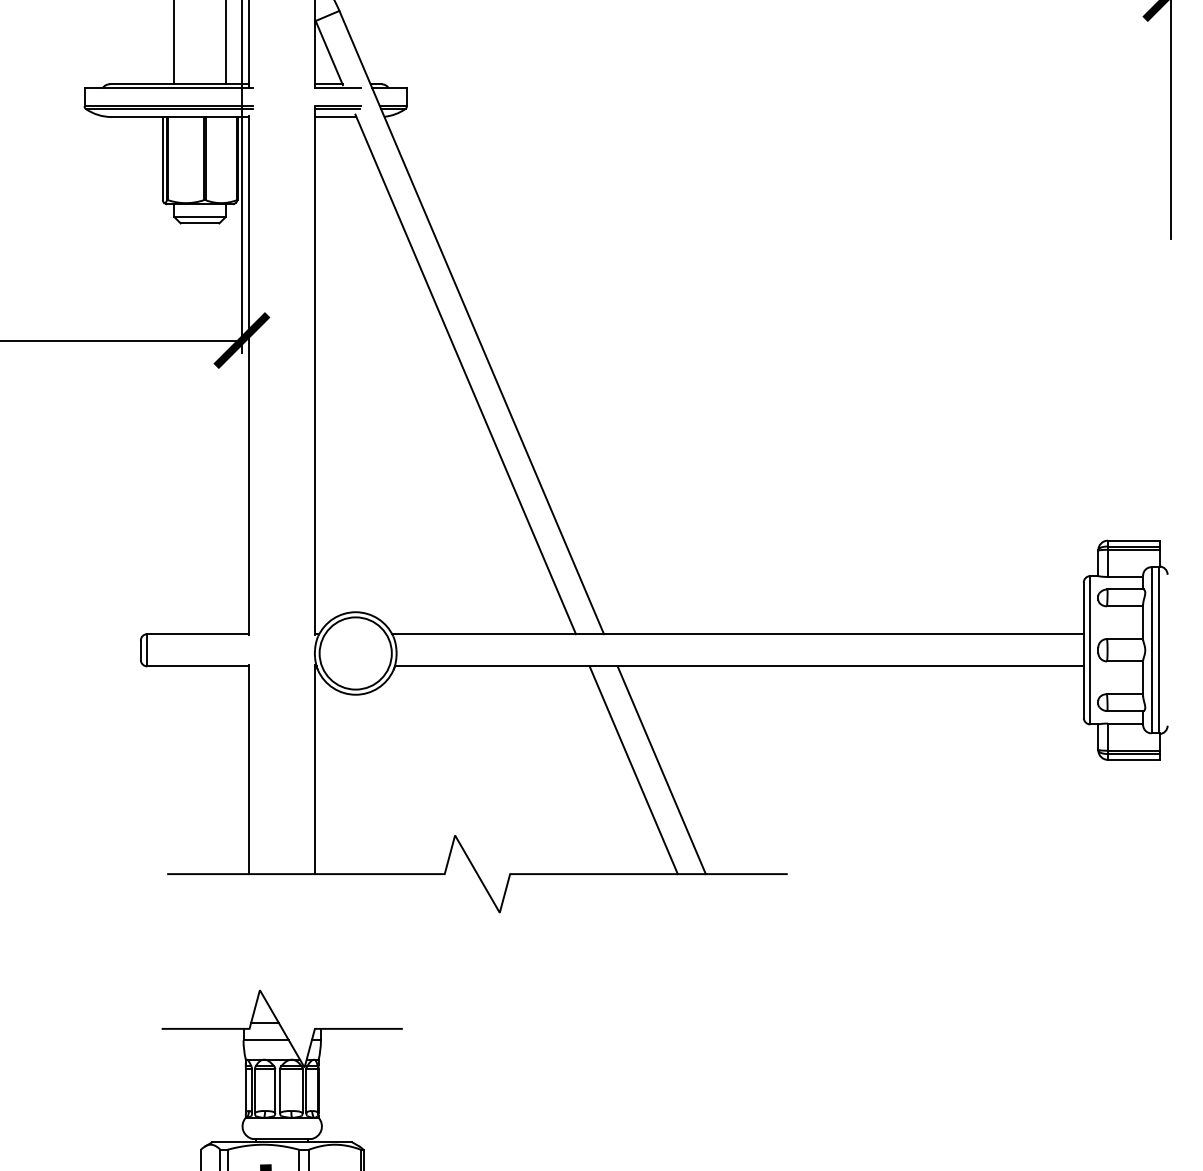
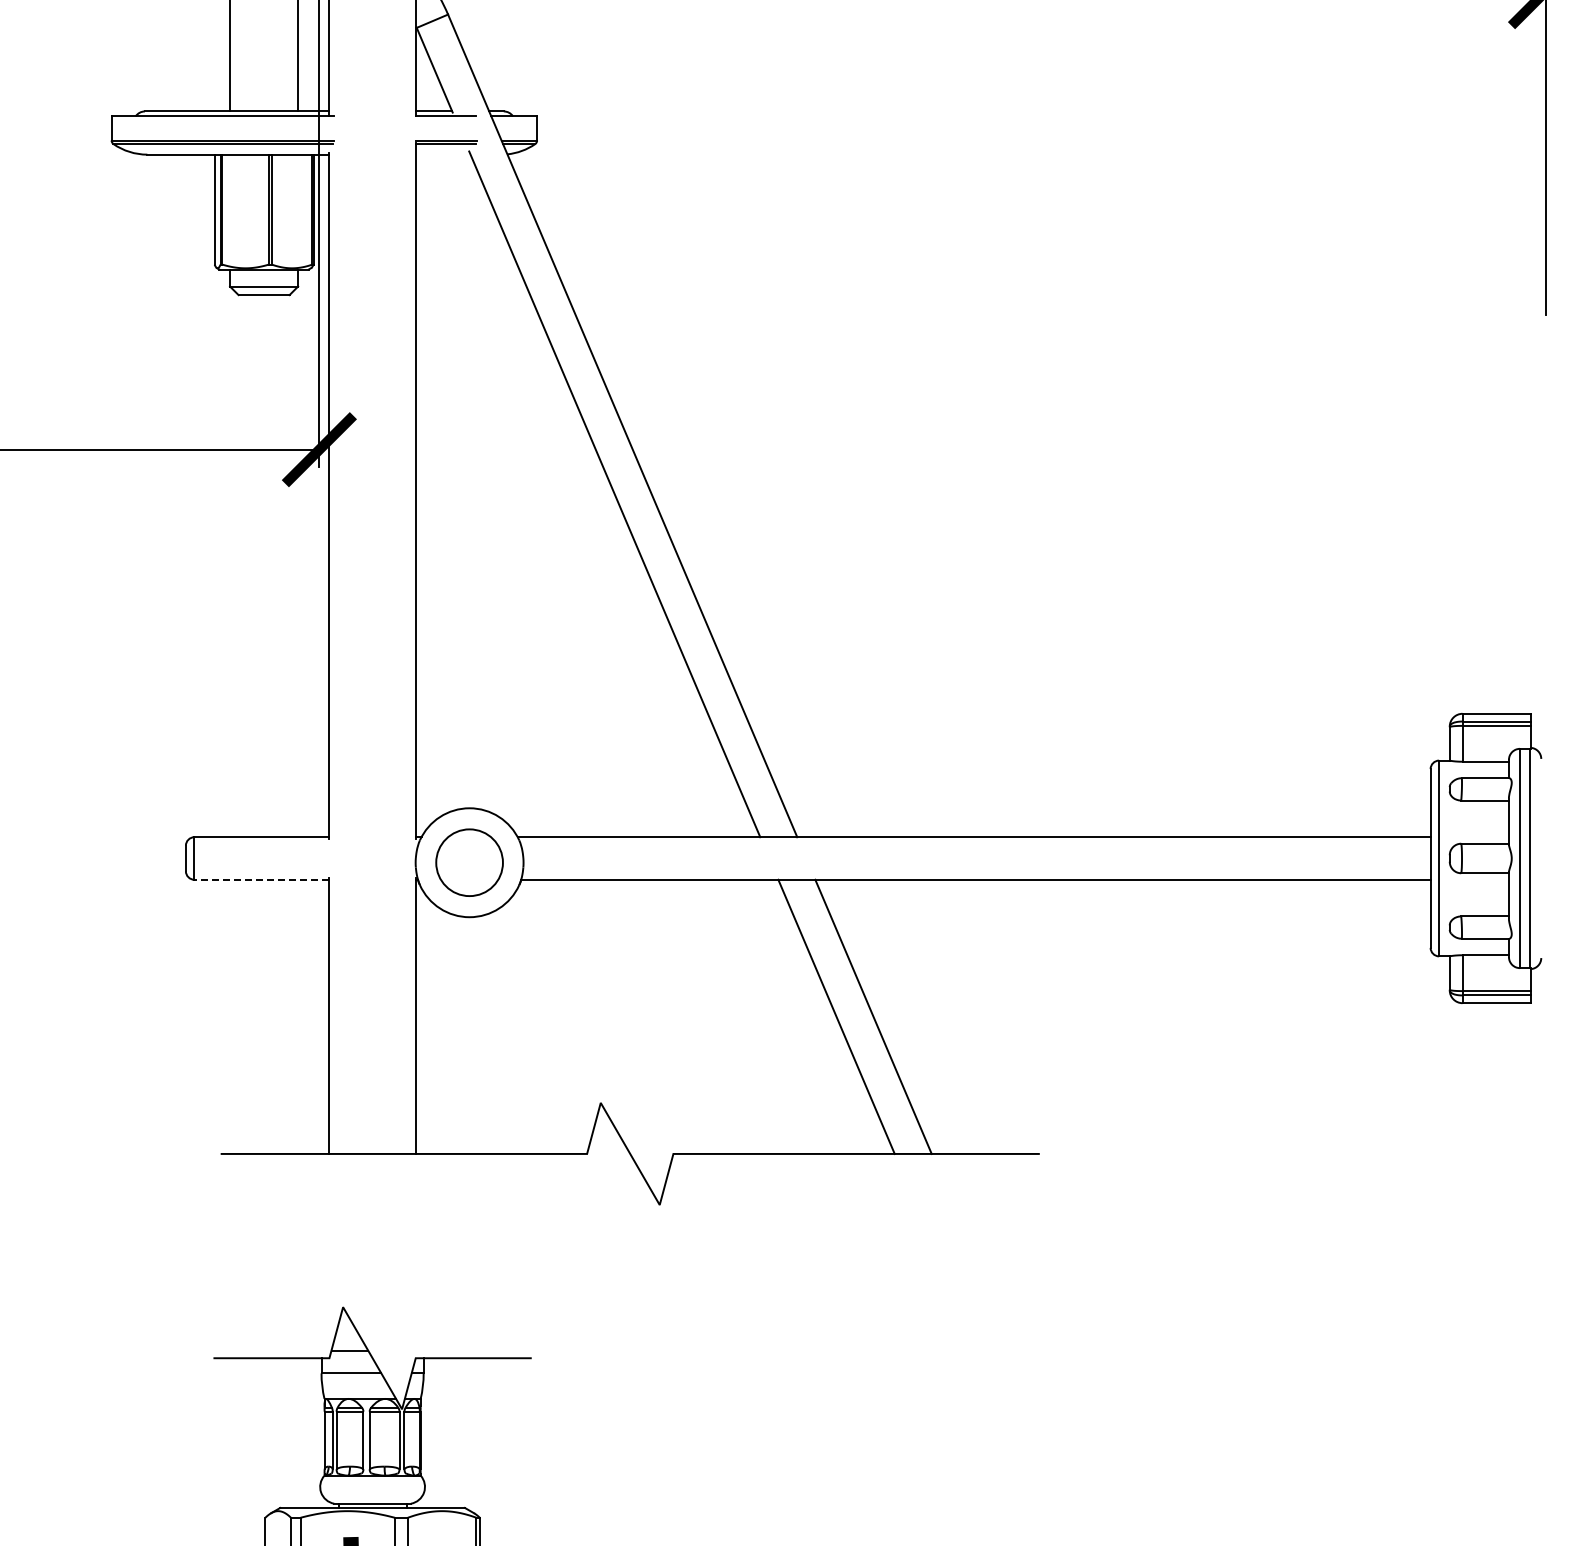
line: (335, 116) -> (443, 154), removed
circle: (355, 653) -> (469, 862), size x0.7
line: (198, 666) -> (261, 879), solid -> dashed

